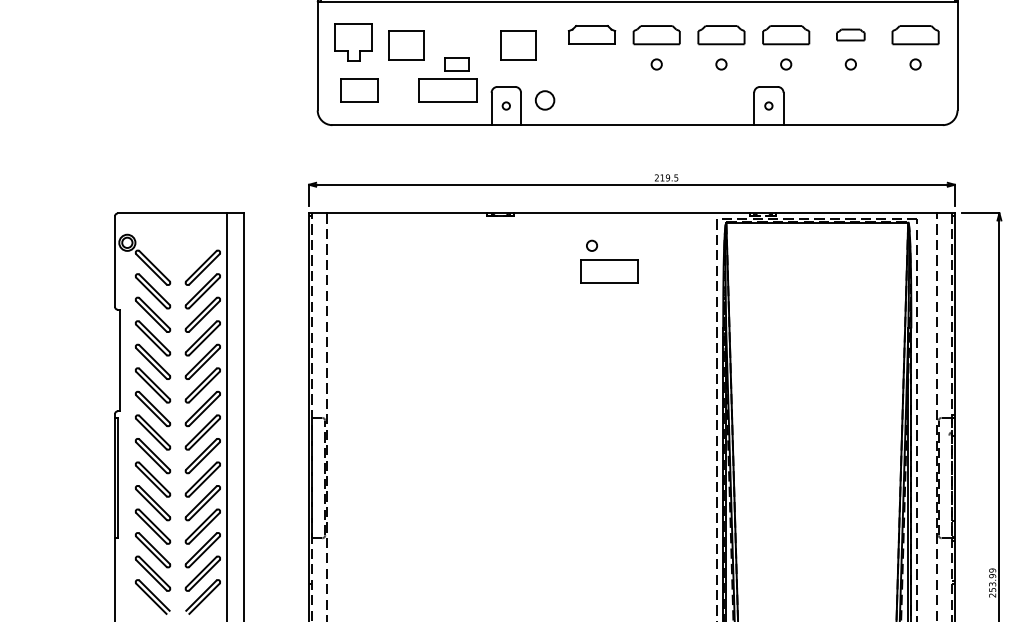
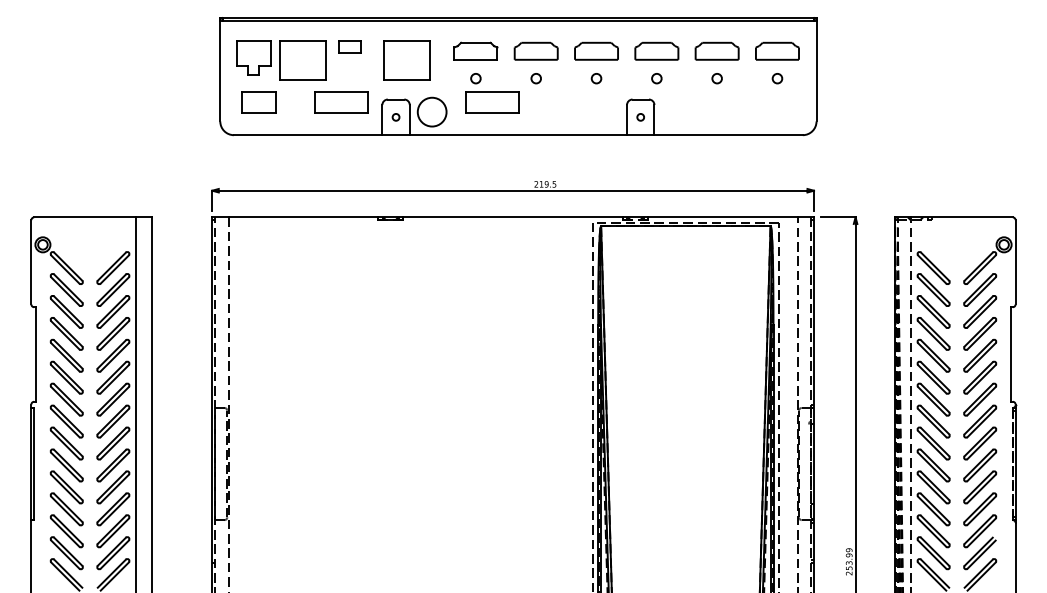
part: (850, 34) -> (716, 50), size x1.67
part: (405, 45) -> (302, 60), size x1.43
part: (517, 45) -> (406, 60), size x1.43
part: (456, 63) -> (349, 46), moved
circle: (544, 99) -> (431, 111), size x1.67
part: (609, 261) -> (492, 93), moved

